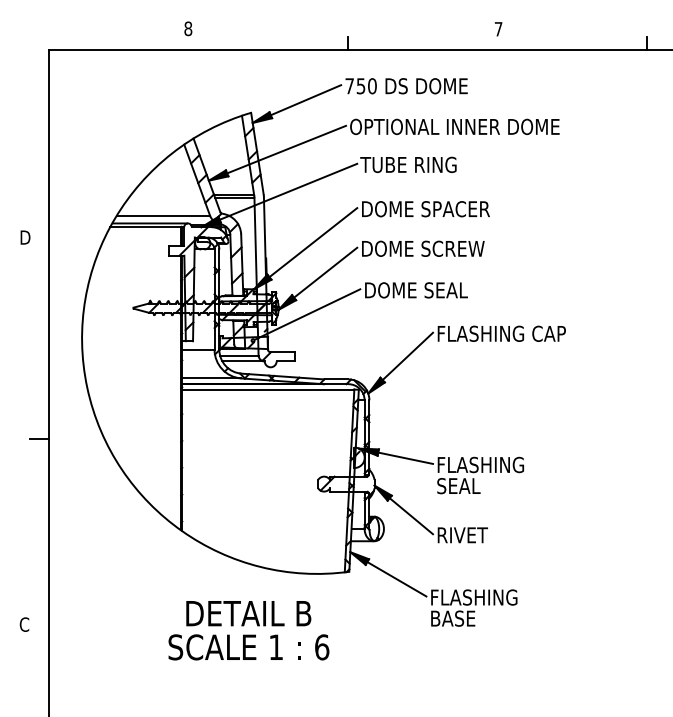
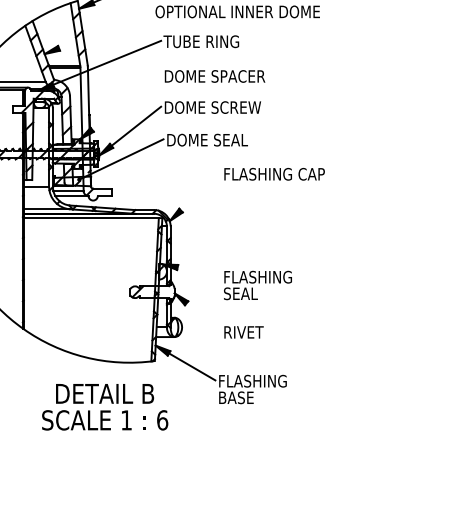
line: (286, 149) -> (105, 29), removed
line: (313, 242) -> (126, 102), removed
line: (407, 356) -> (200, 192), removed
line: (405, 457) -> (198, 271), removed
line: (411, 516) -> (203, 317), removed
text: (248, 630) -> (104, 407), moved

